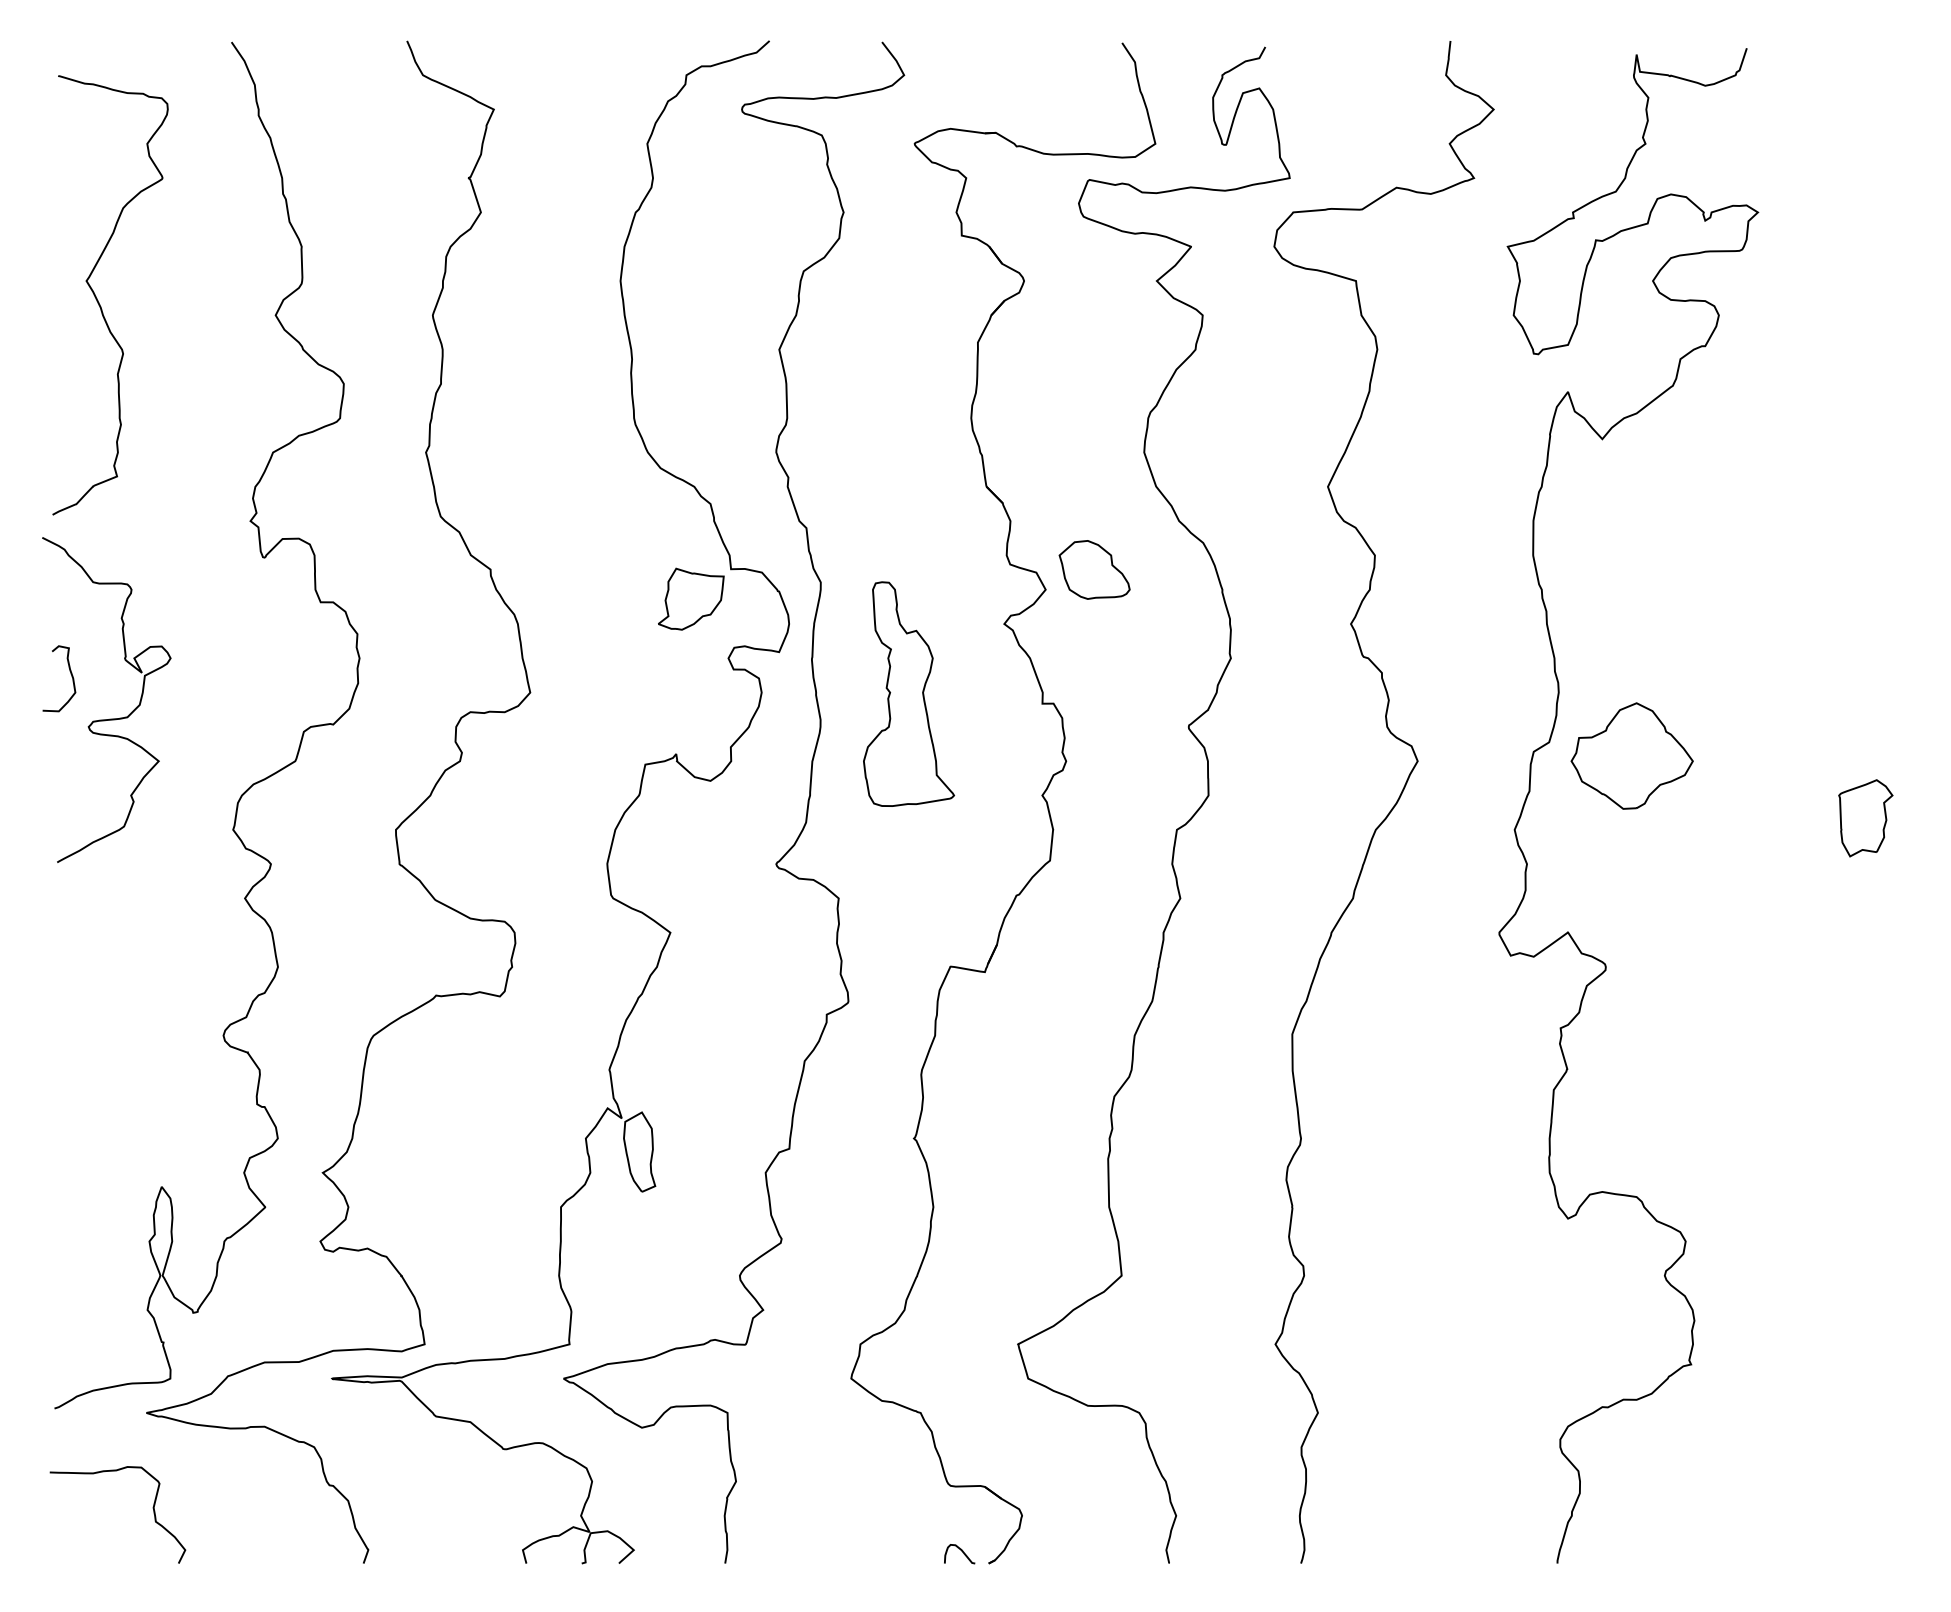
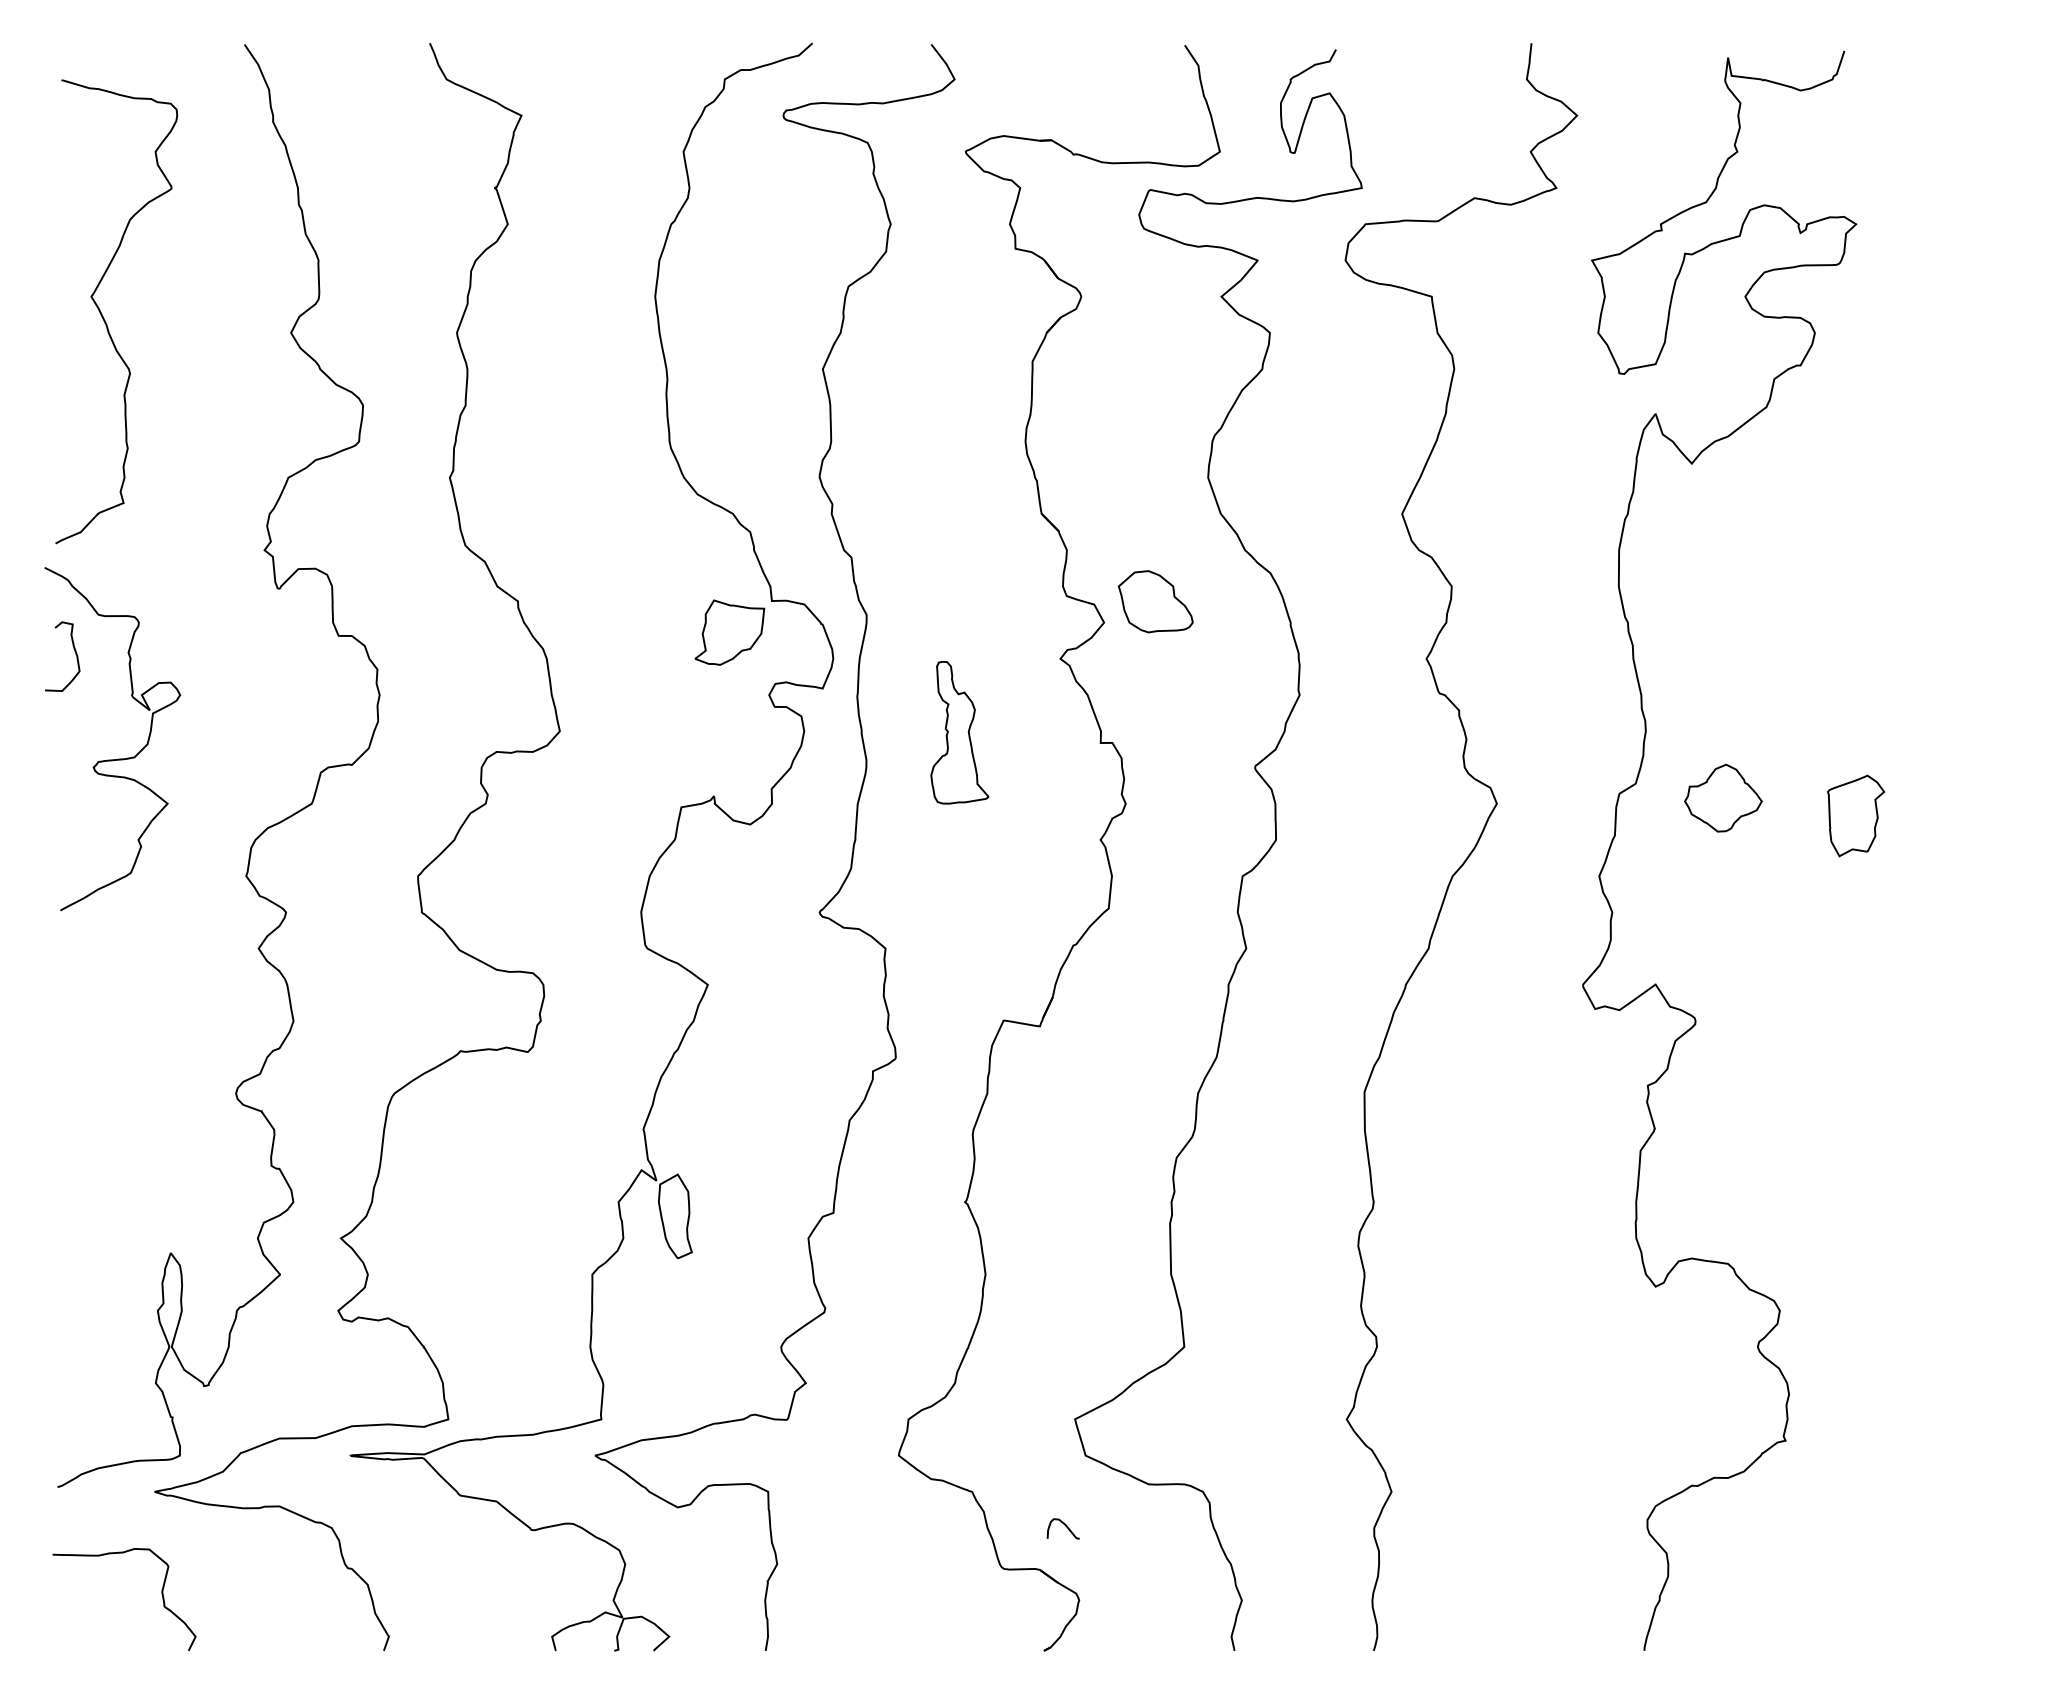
curve: (70, 673) -> (74, 651), moved
part: (908, 693) -> (959, 732), size x0.6
part: (1632, 755) -> (1723, 797), size x0.6
part: (1866, 817) -> (1856, 815), moved
curve: (960, 1550) -> (1064, 1525), moved

